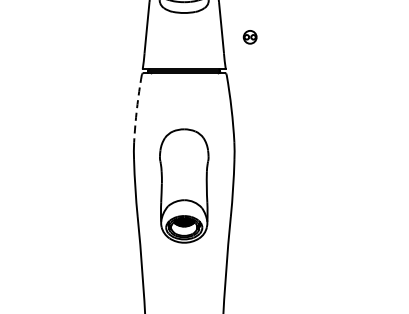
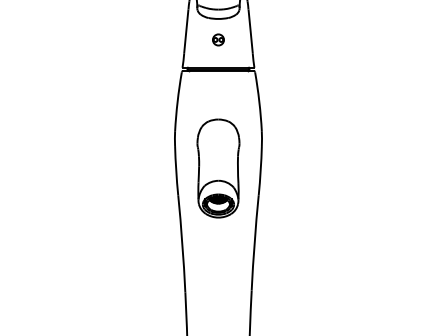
part: (250, 36) -> (218, 39), moved
arc: (136, 108) -> (177, 101), dashed -> solid

